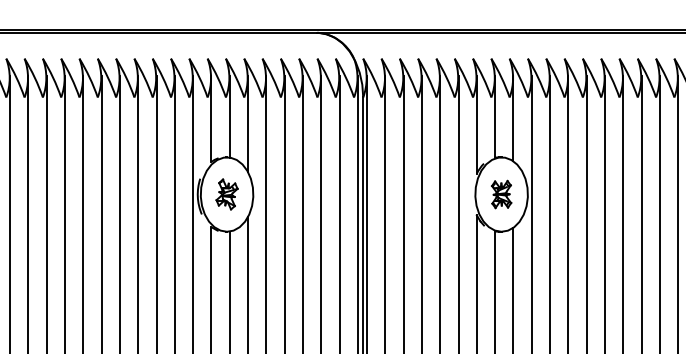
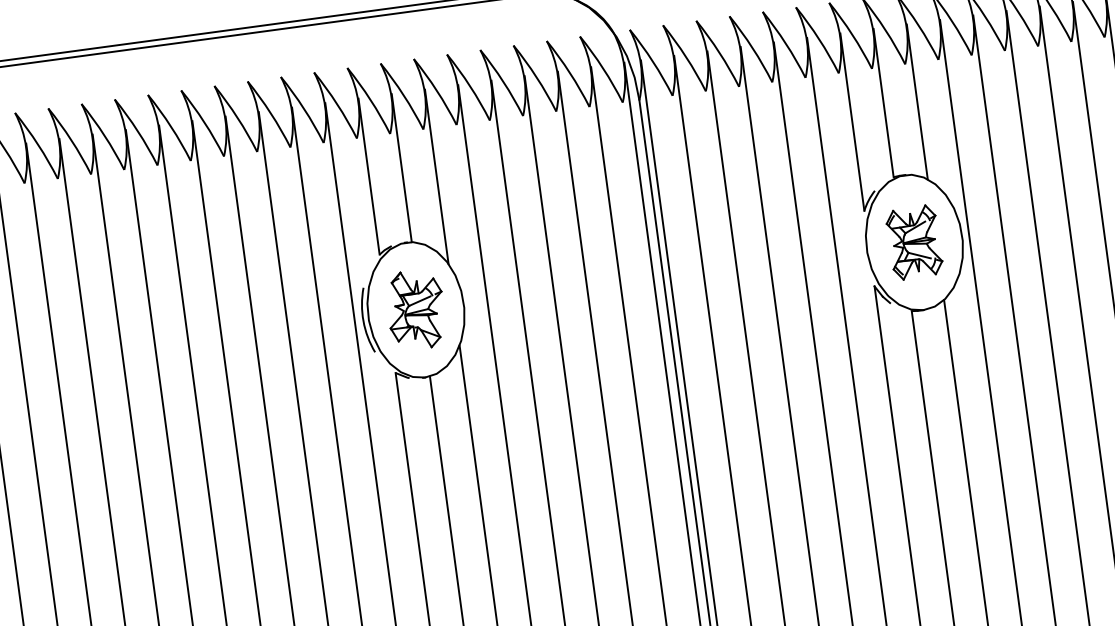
part: (226, 194) -> (414, 309), size x1.43
part: (501, 194) -> (914, 242), size x1.43

